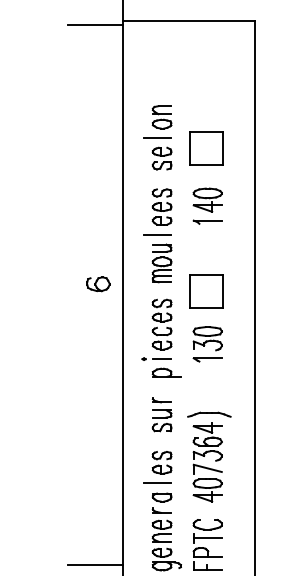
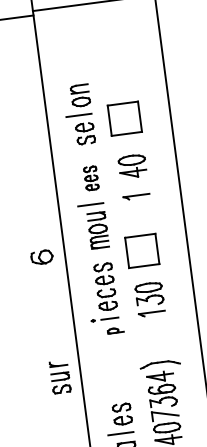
part: (161, 206) -> (90, 177), size x0.7
part: (207, 221) -> (136, 196), moved
part: (166, 372) -> (115, 330), size x0.6
part: (161, 414) -> (59, 377), moved

